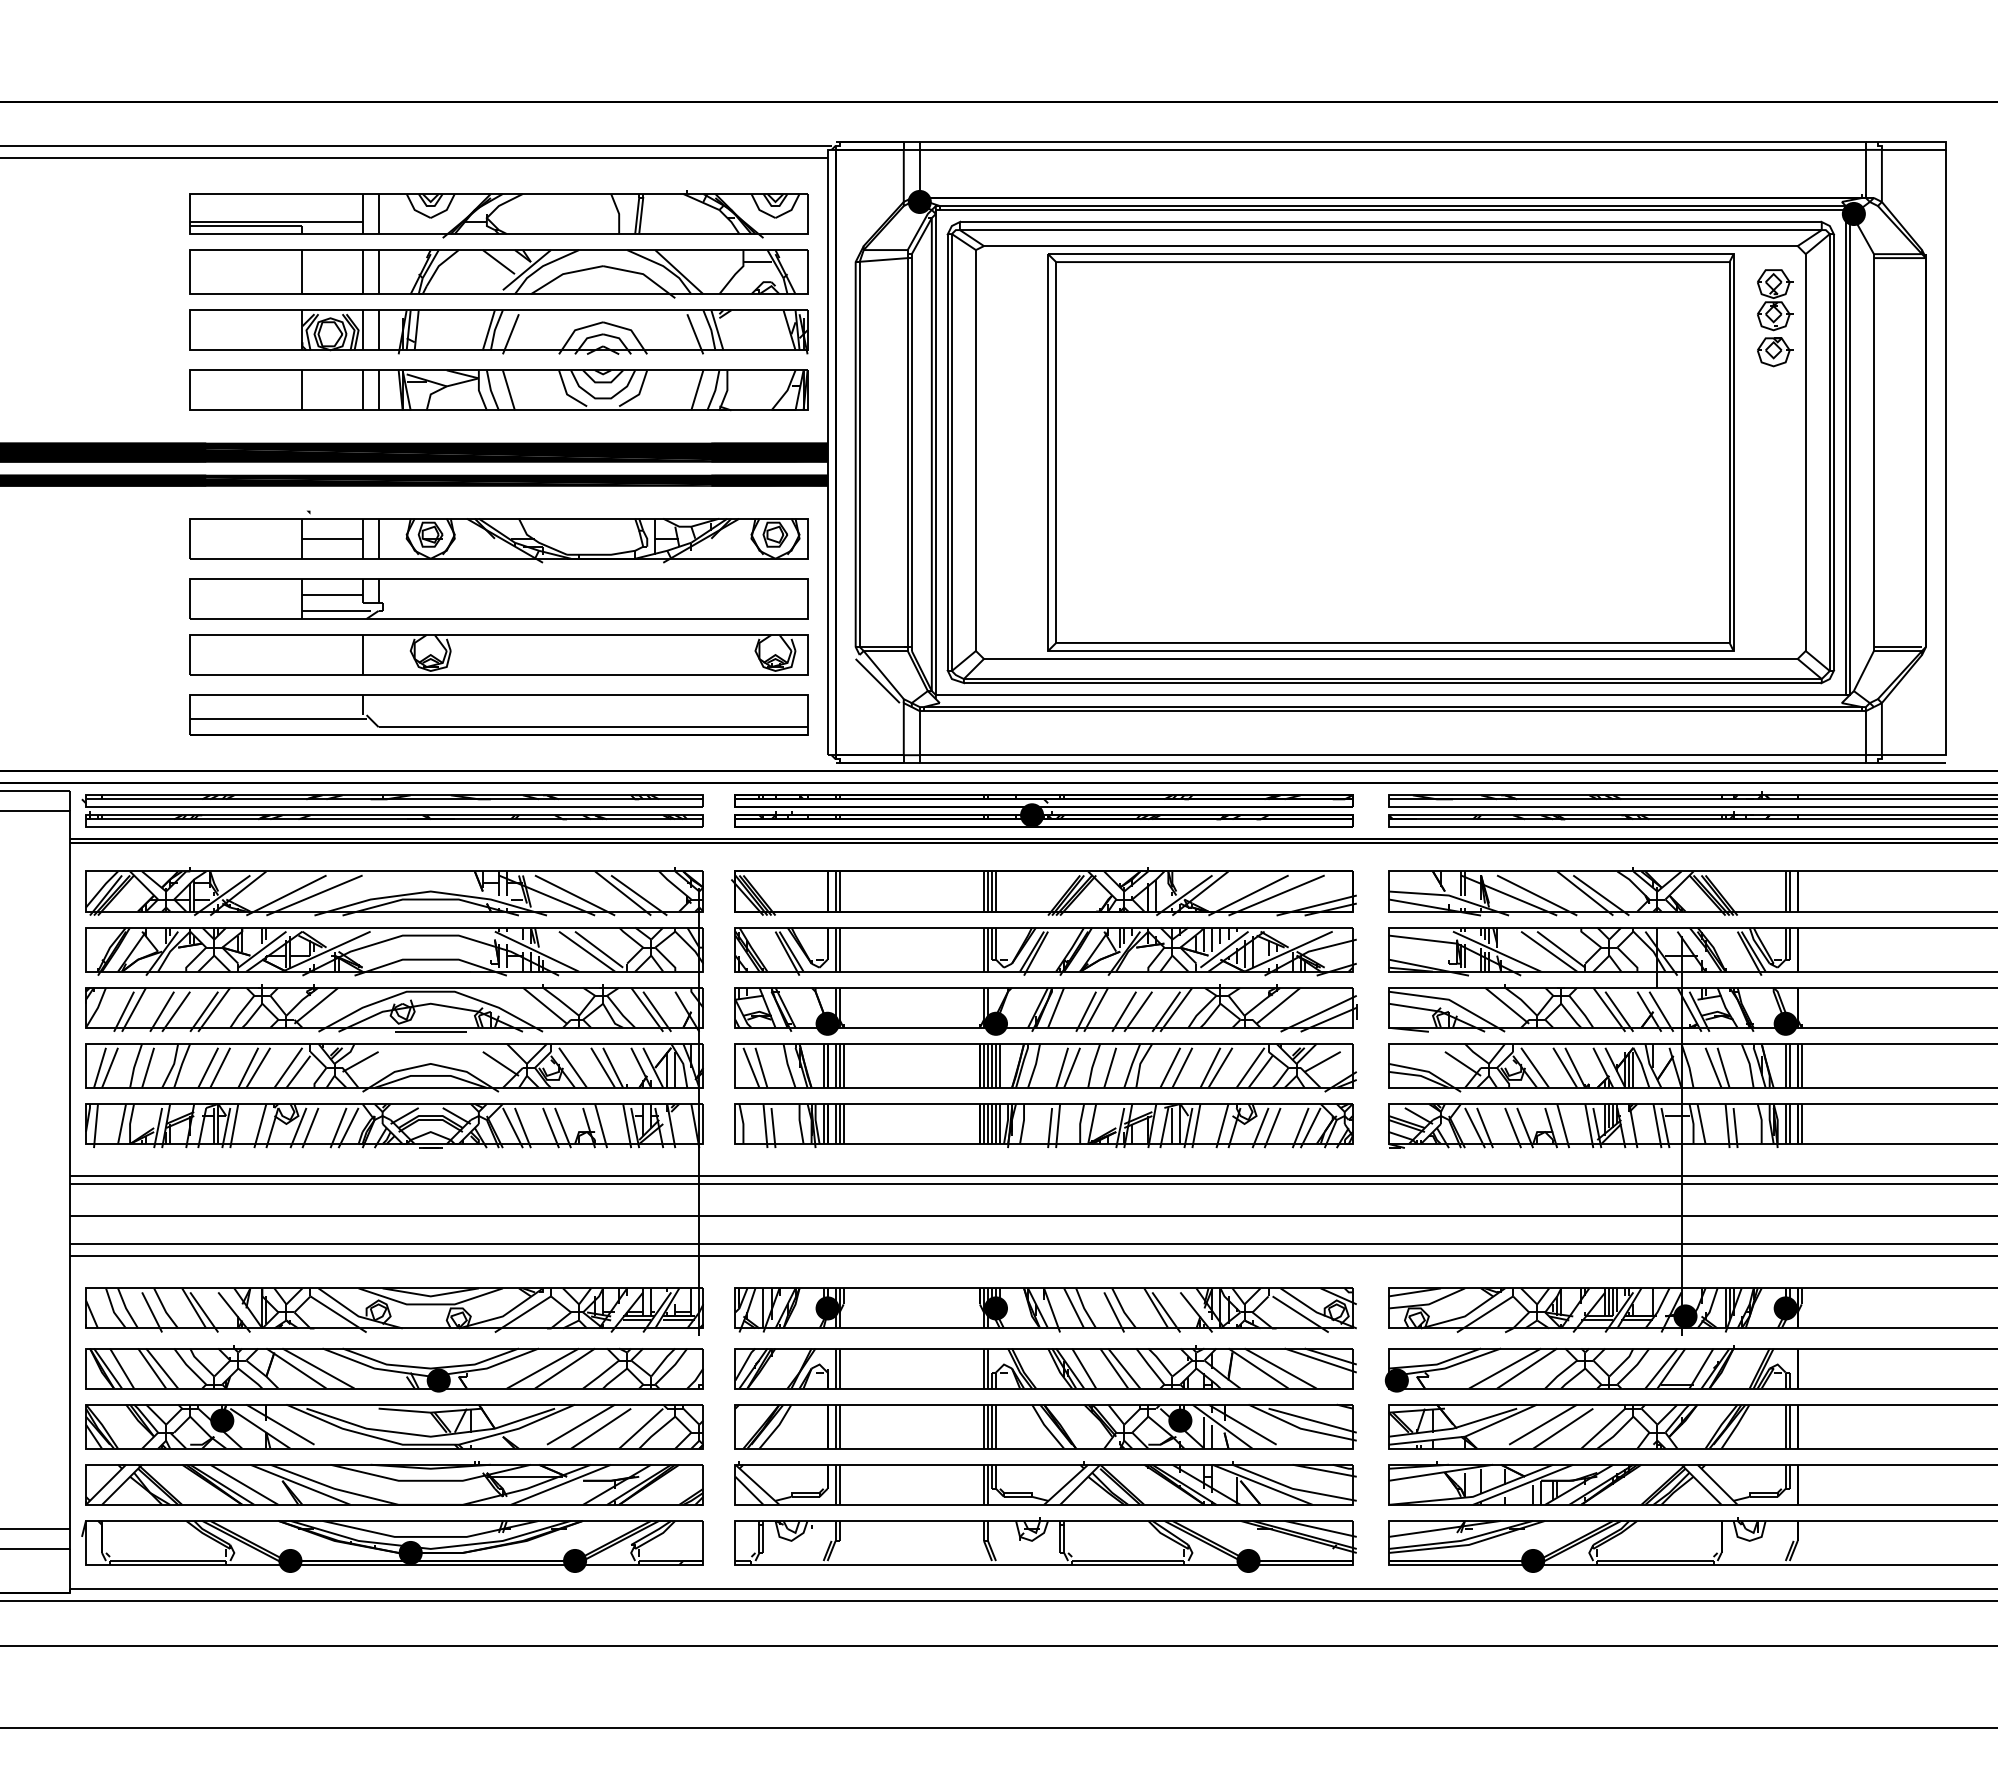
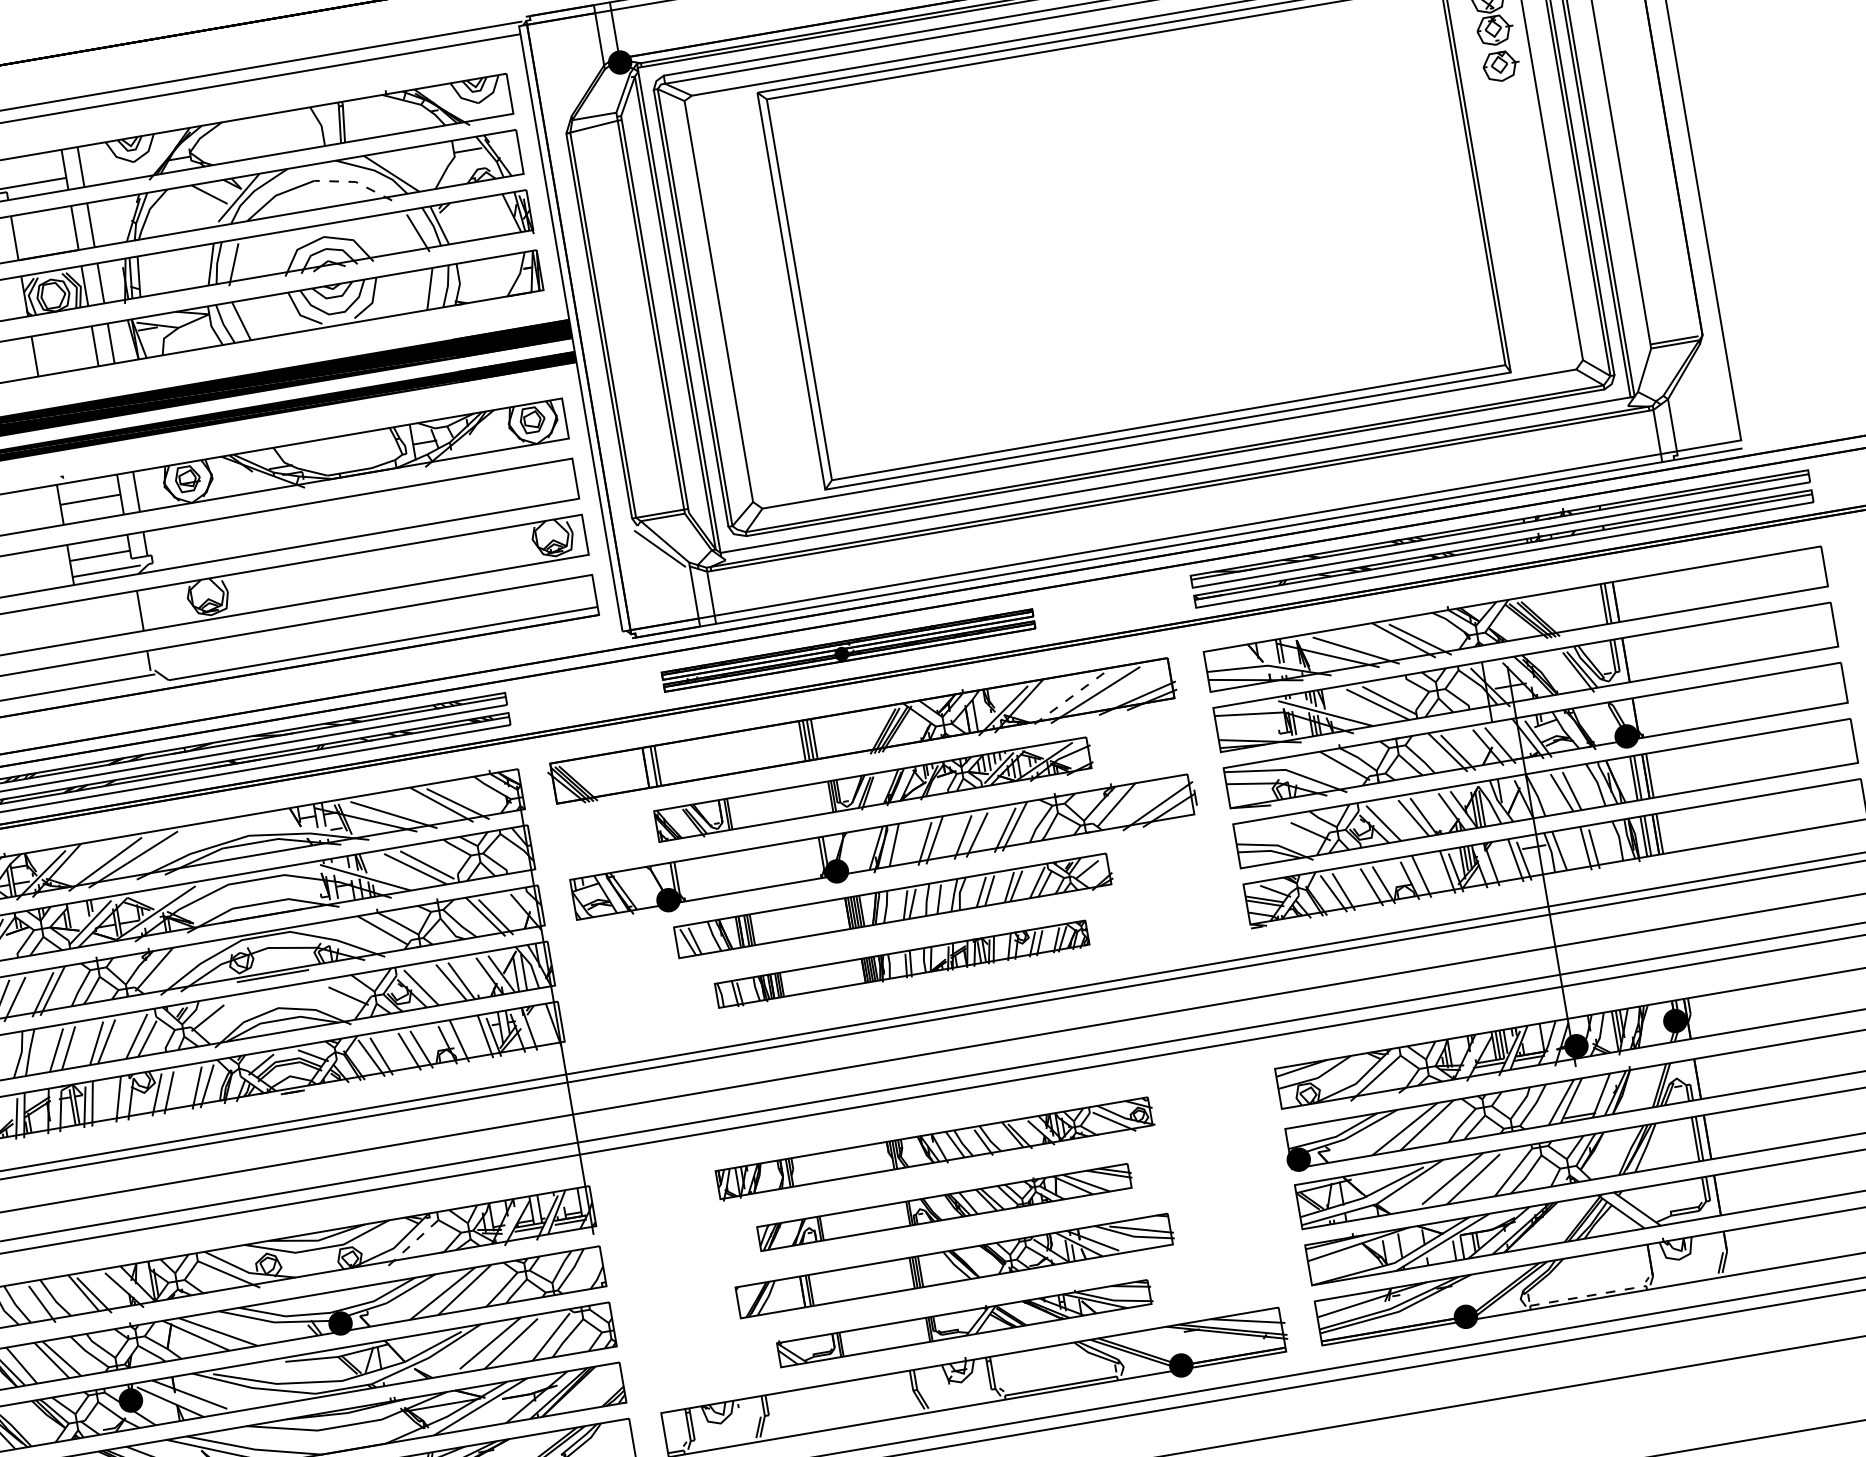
line: (643, 274) -> (356, 182), solid -> dashed
part: (1043, 810) -> (847, 649), size x0.6
line: (1248, 895) -> (1067, 699), solid -> dashed
part: (1045, 951) -> (874, 790), size x0.7
part: (1045, 1067) -> (893, 906), size x0.7
part: (1043, 1125) -> (901, 965), size x0.6
part: (1045, 1309) -> (935, 1148), size x0.7
line: (523, 1314) -> (414, 1242), solid -> dashed
part: (1045, 1367) -> (945, 1206), size x0.6
part: (1045, 1426) -> (955, 1265), size x0.7
part: (1045, 1483) -> (964, 1322), size x0.6
line: (1655, 1560) -> (1588, 1295), solid -> dashed

